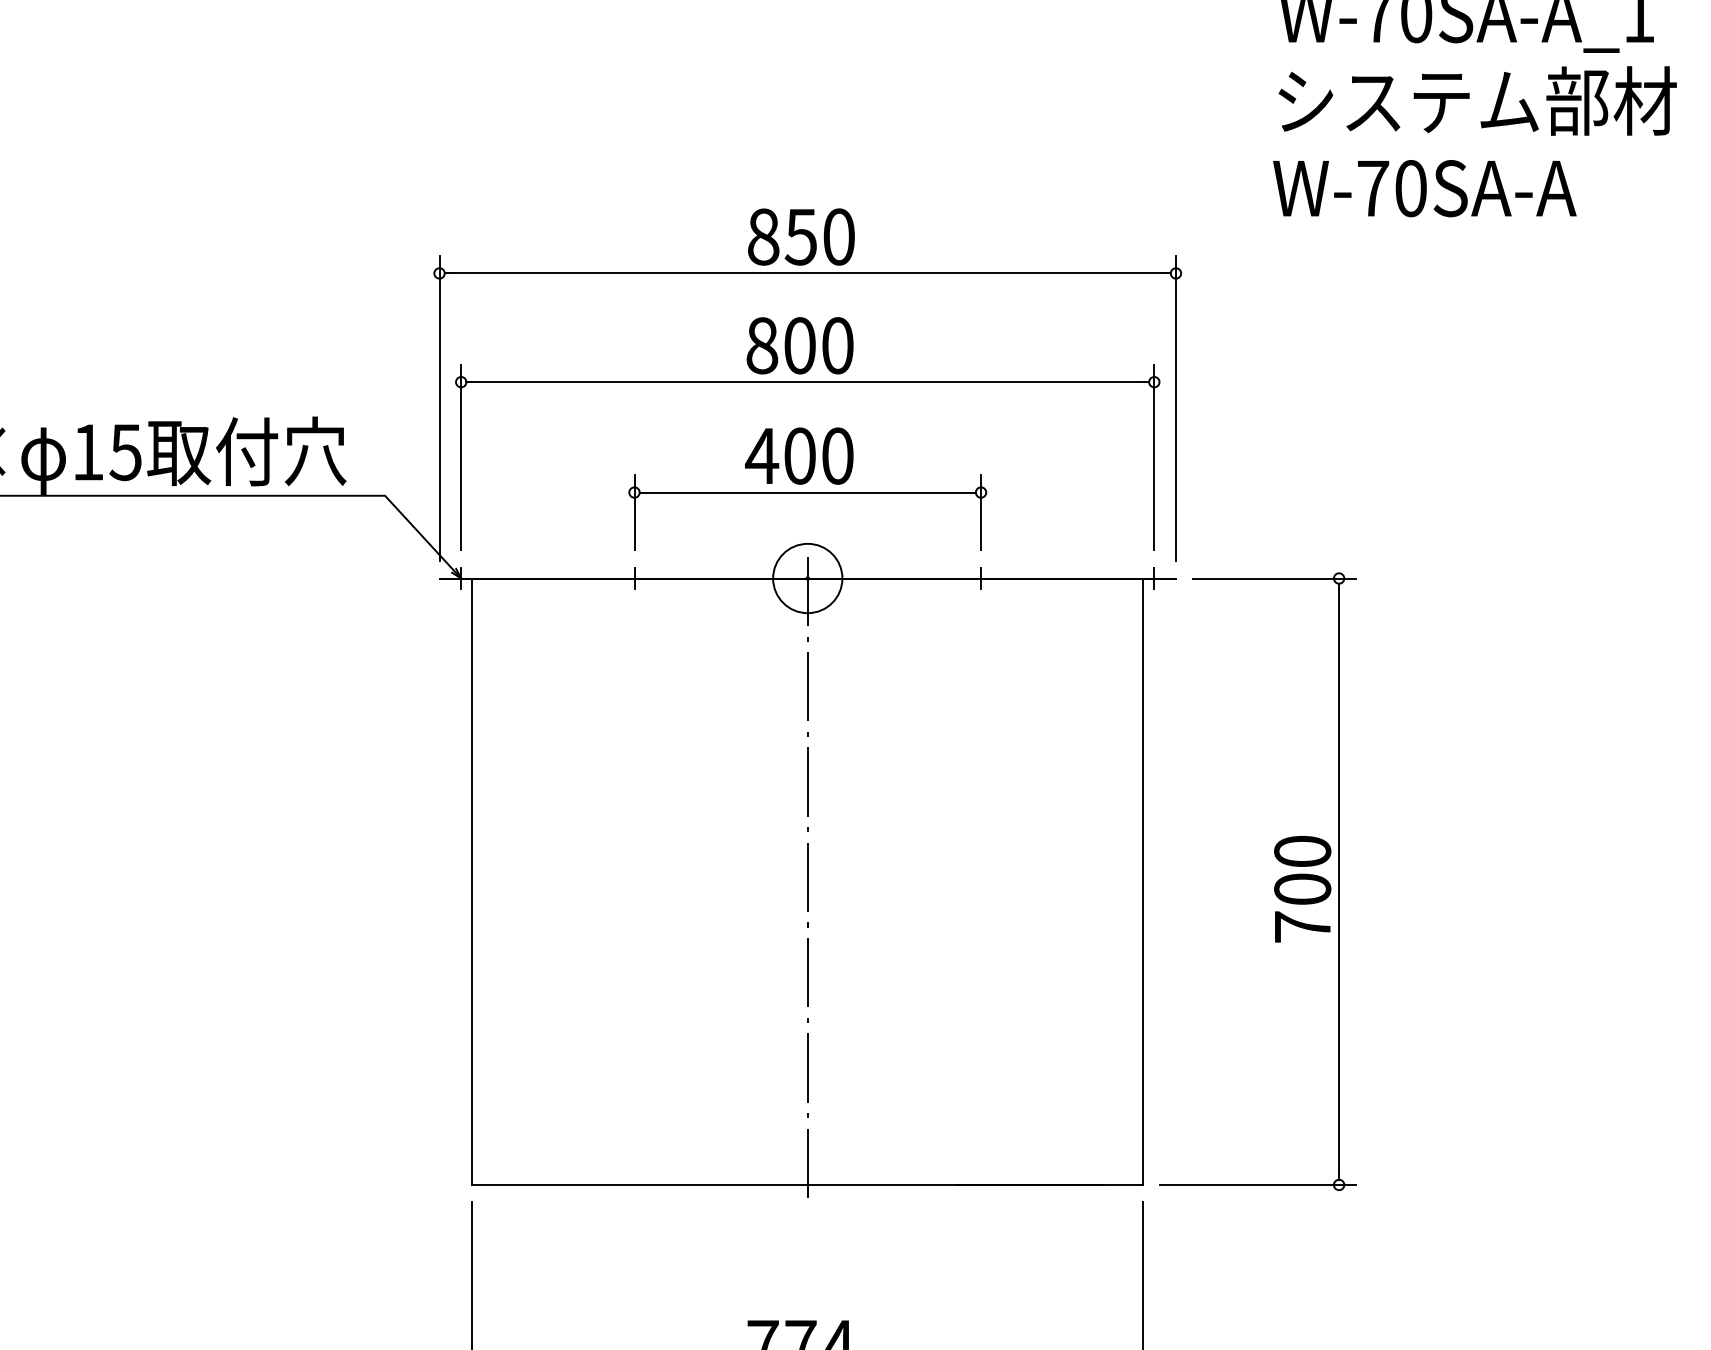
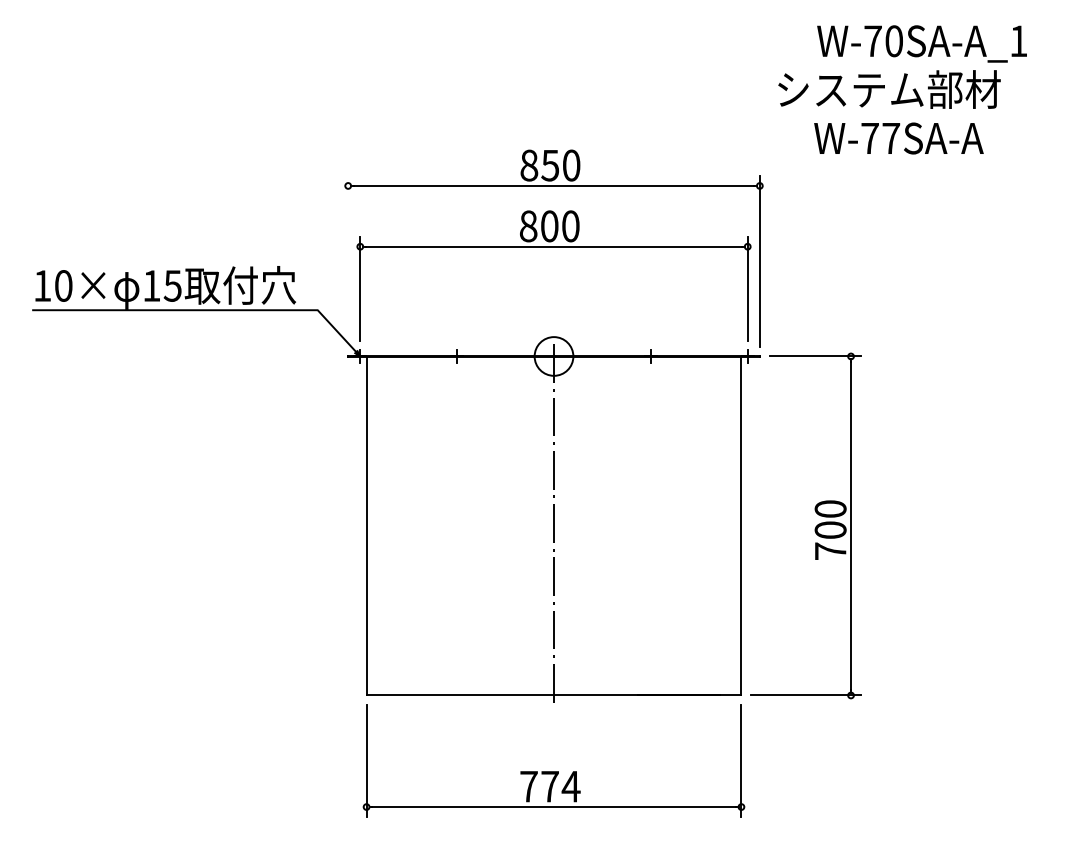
text: (1477, 100) -> (889, 89), moved
text: (1411, 188) -> (891, 138), W-70SA-A -> W-77SA-A
line: (440, 408) -> (348, 261), removed
part: (806, 489) -> (553, 306), removed

